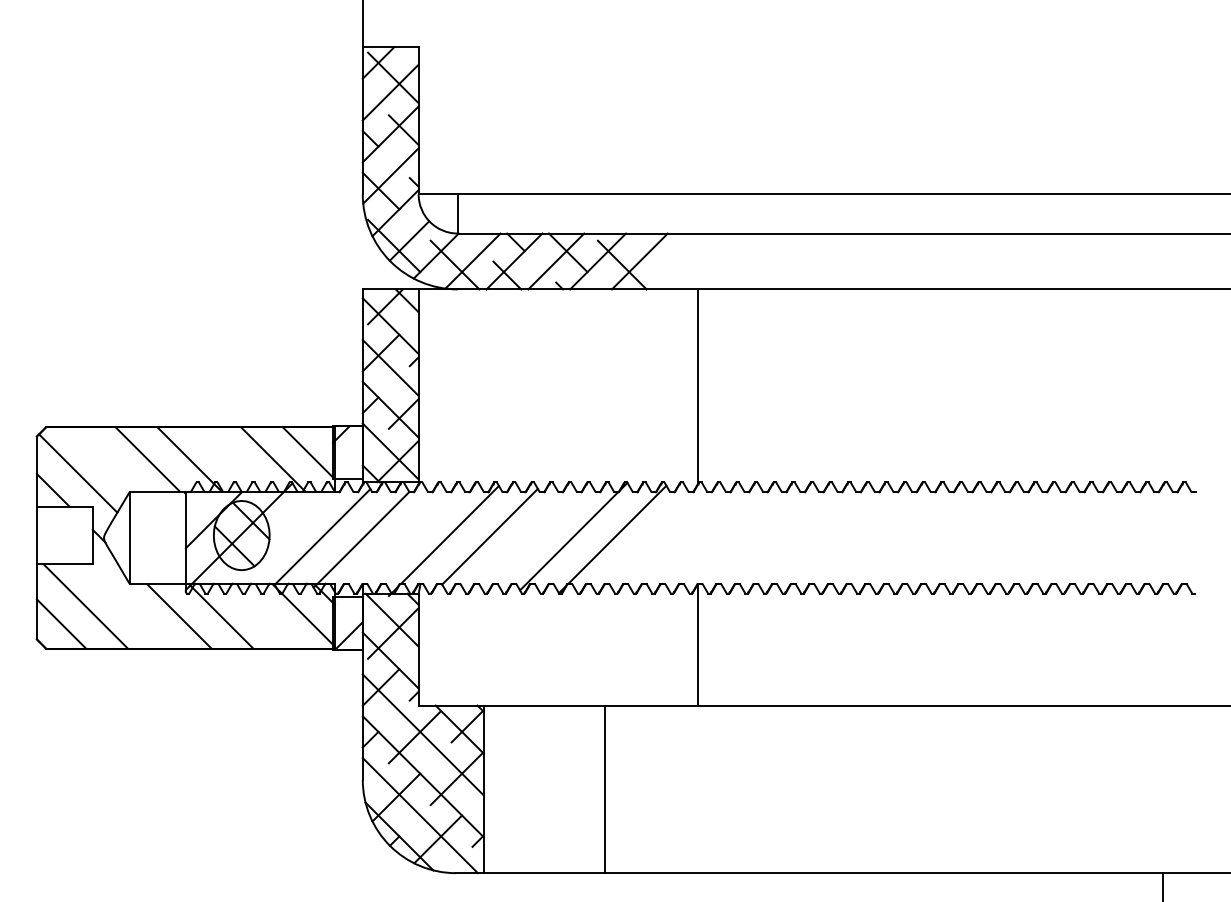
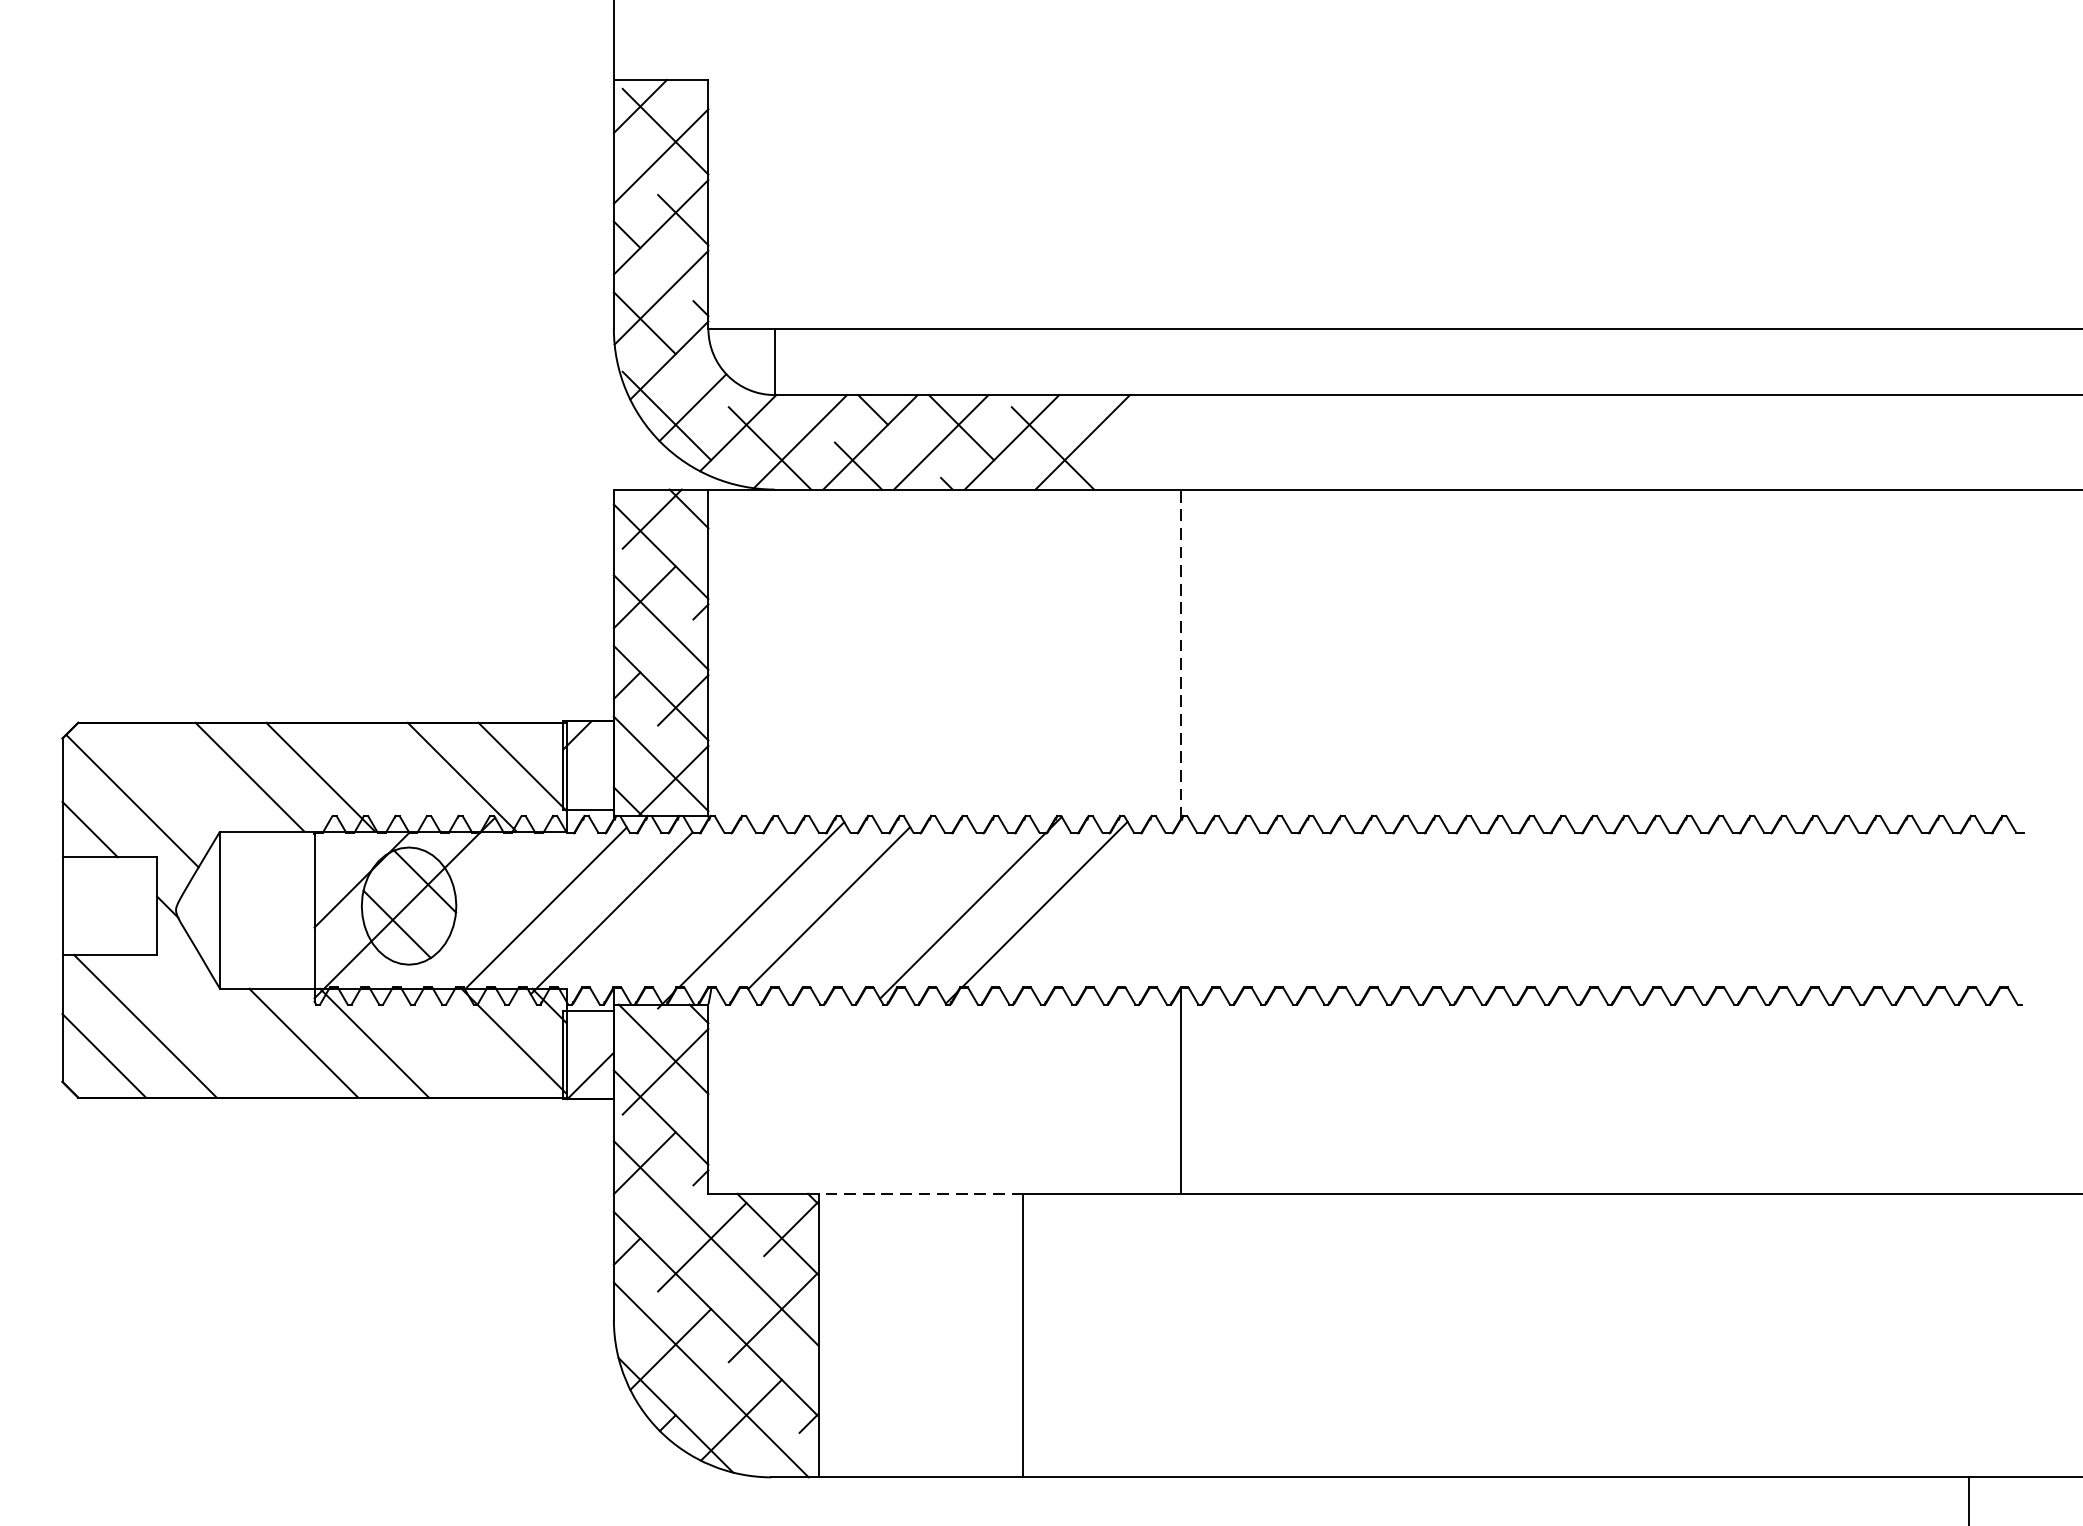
line: (697, 386) -> (1180, 653), solid -> dashed
line: (543, 705) -> (919, 1193), solid -> dashed

